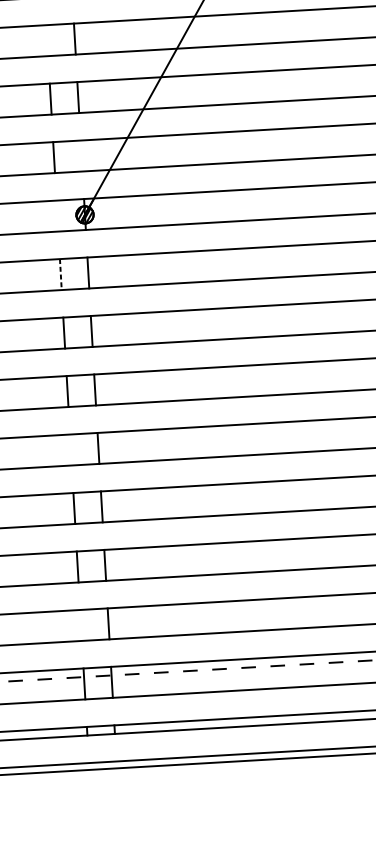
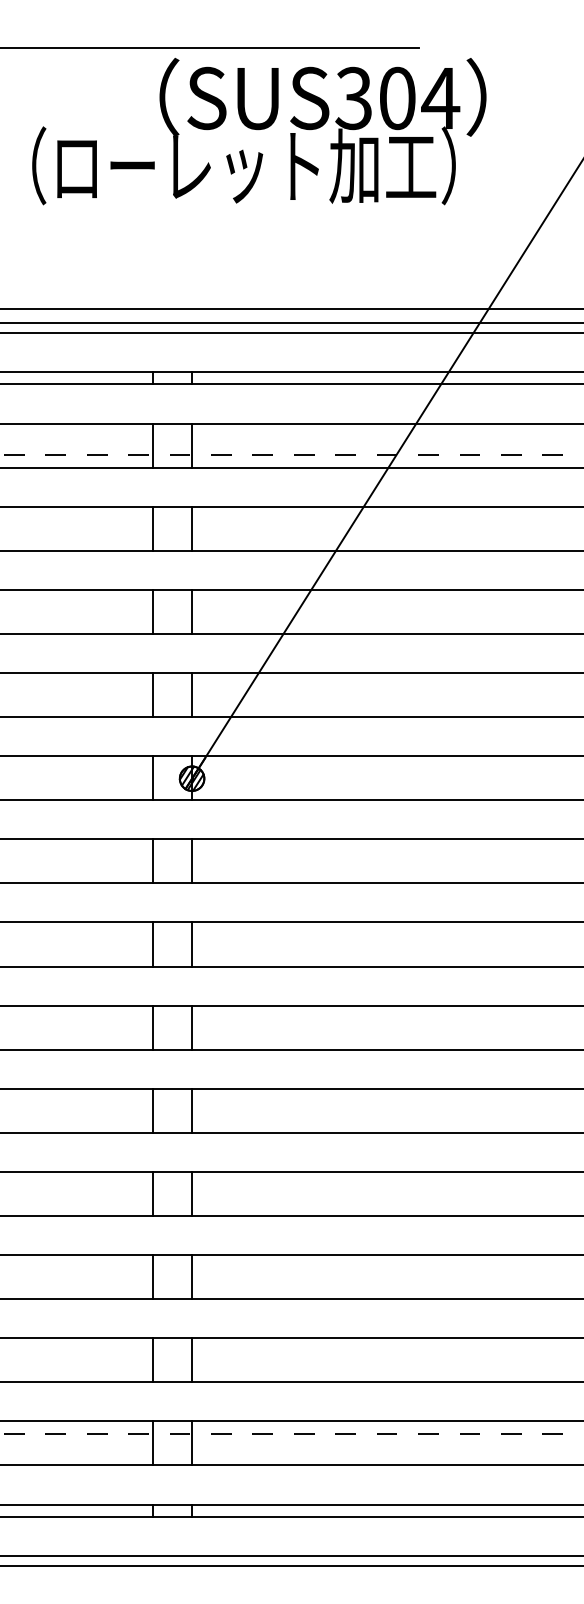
line: (47, 40) -> (152, 528), added
line: (81, 156) -> (192, 695), added
line: (57, 216) -> (152, 778), added
line: (60, 274) -> (152, 861), dashed -> solid
line: (70, 449) -> (152, 1110), added
line: (80, 625) -> (152, 1360), added

